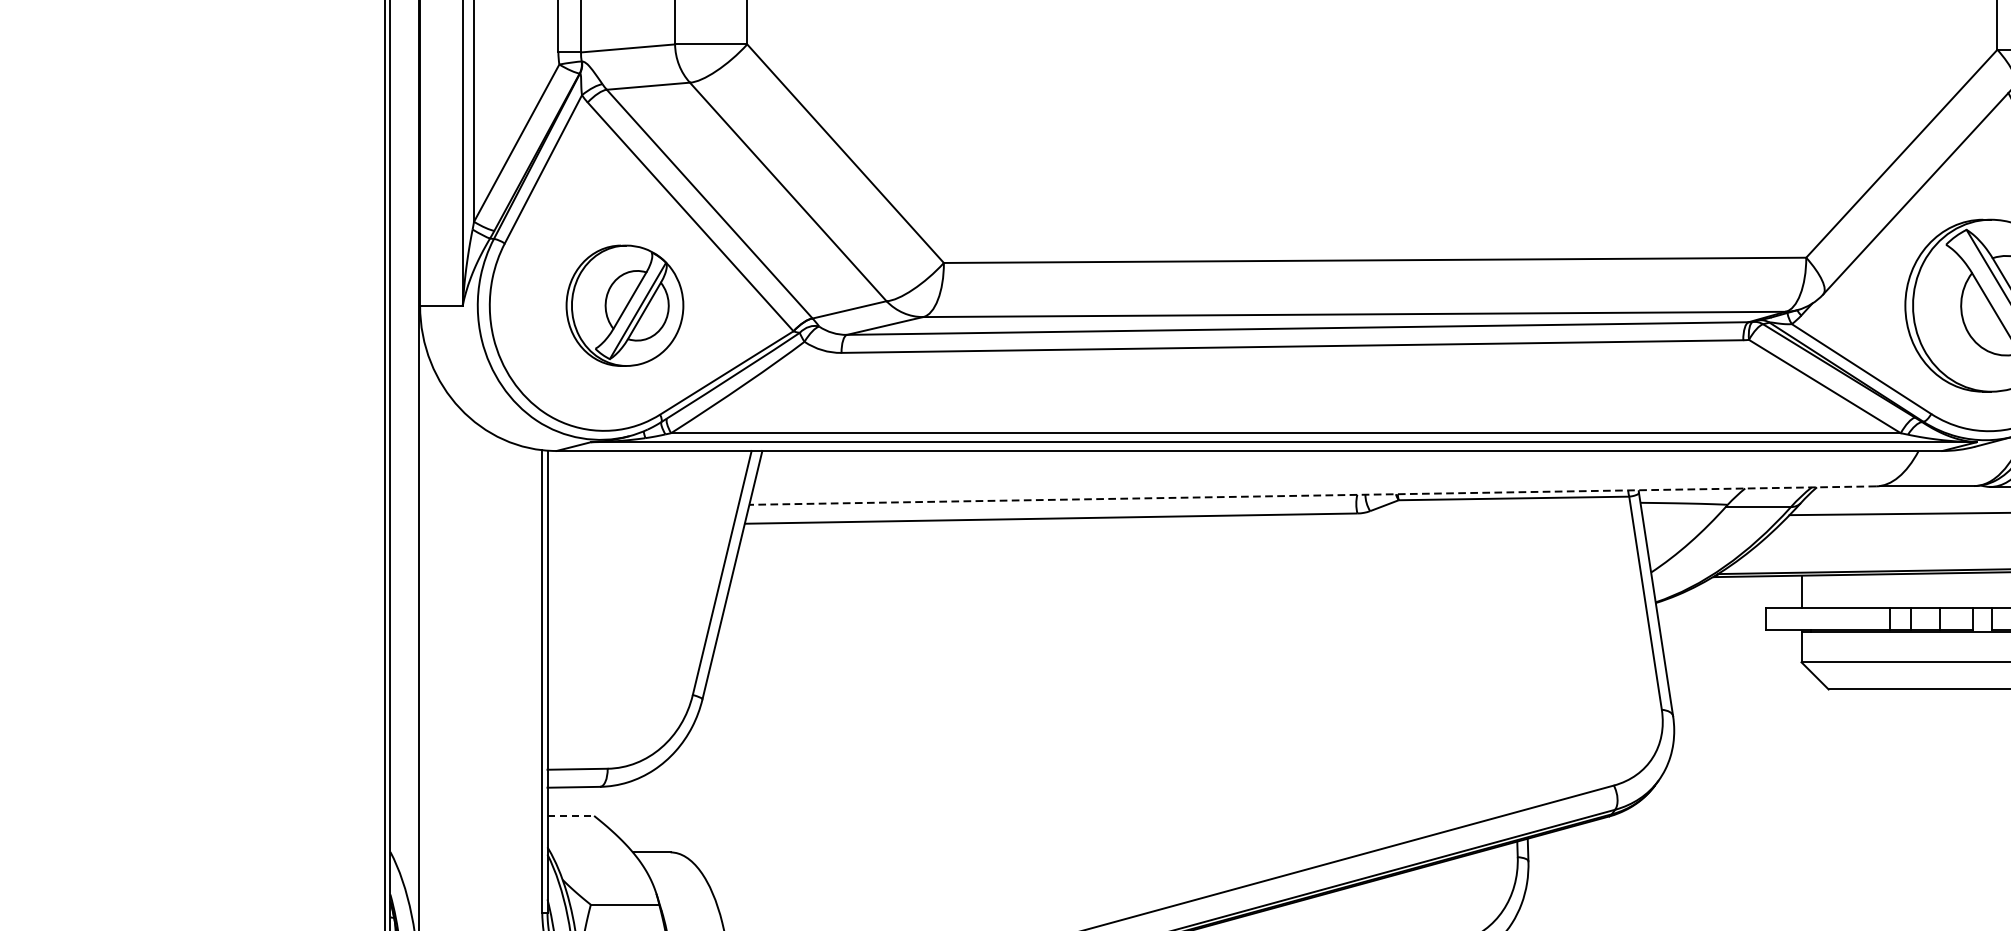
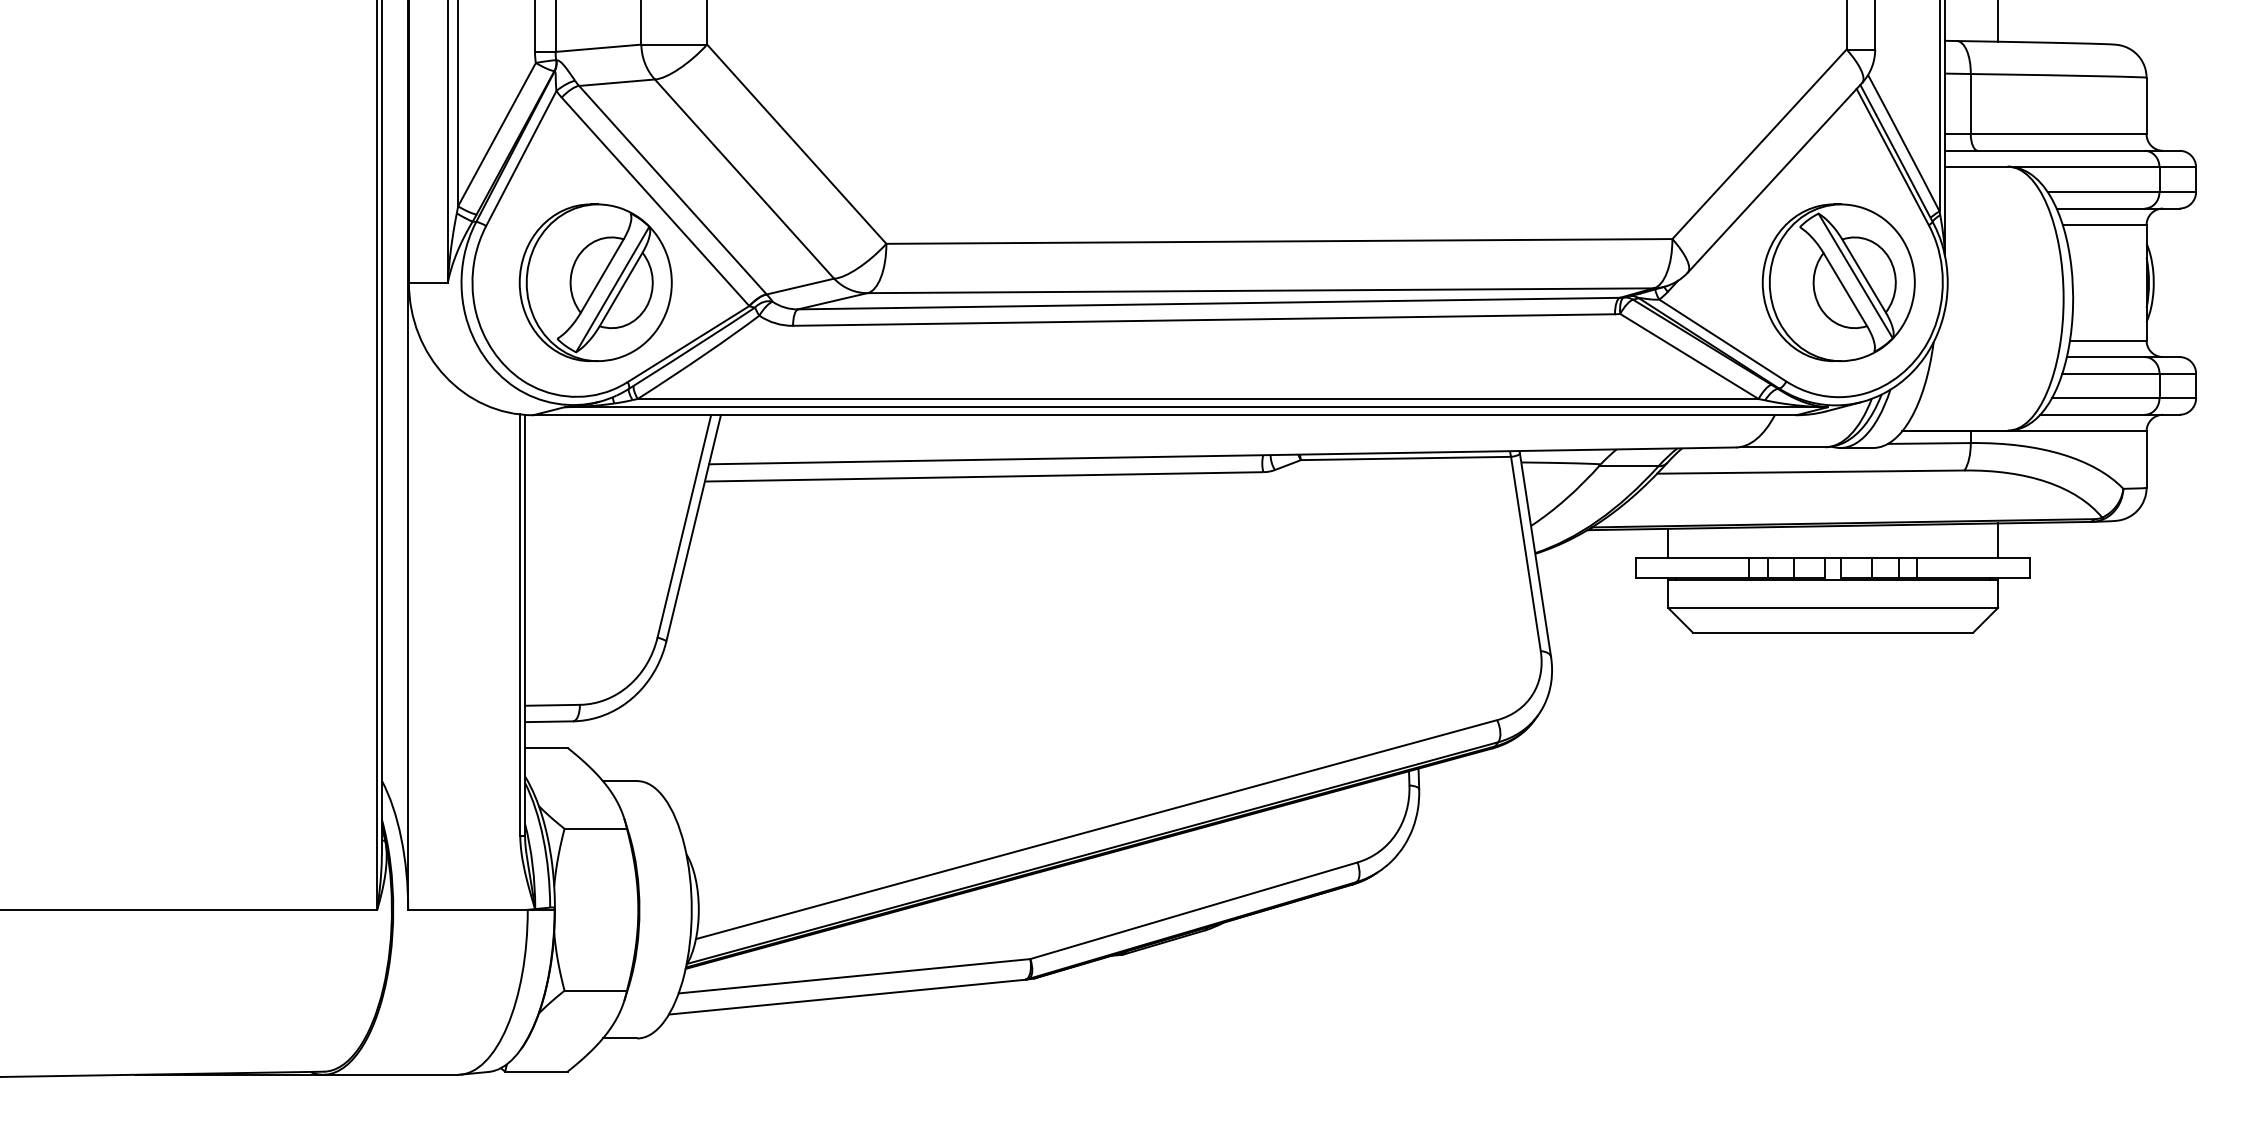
part: (624, 305) -> (595, 282), size x1.43
line: (1312, 495) -> (1222, 455), dashed -> solid
line: (571, 815) -> (546, 747), dashed -> solid

